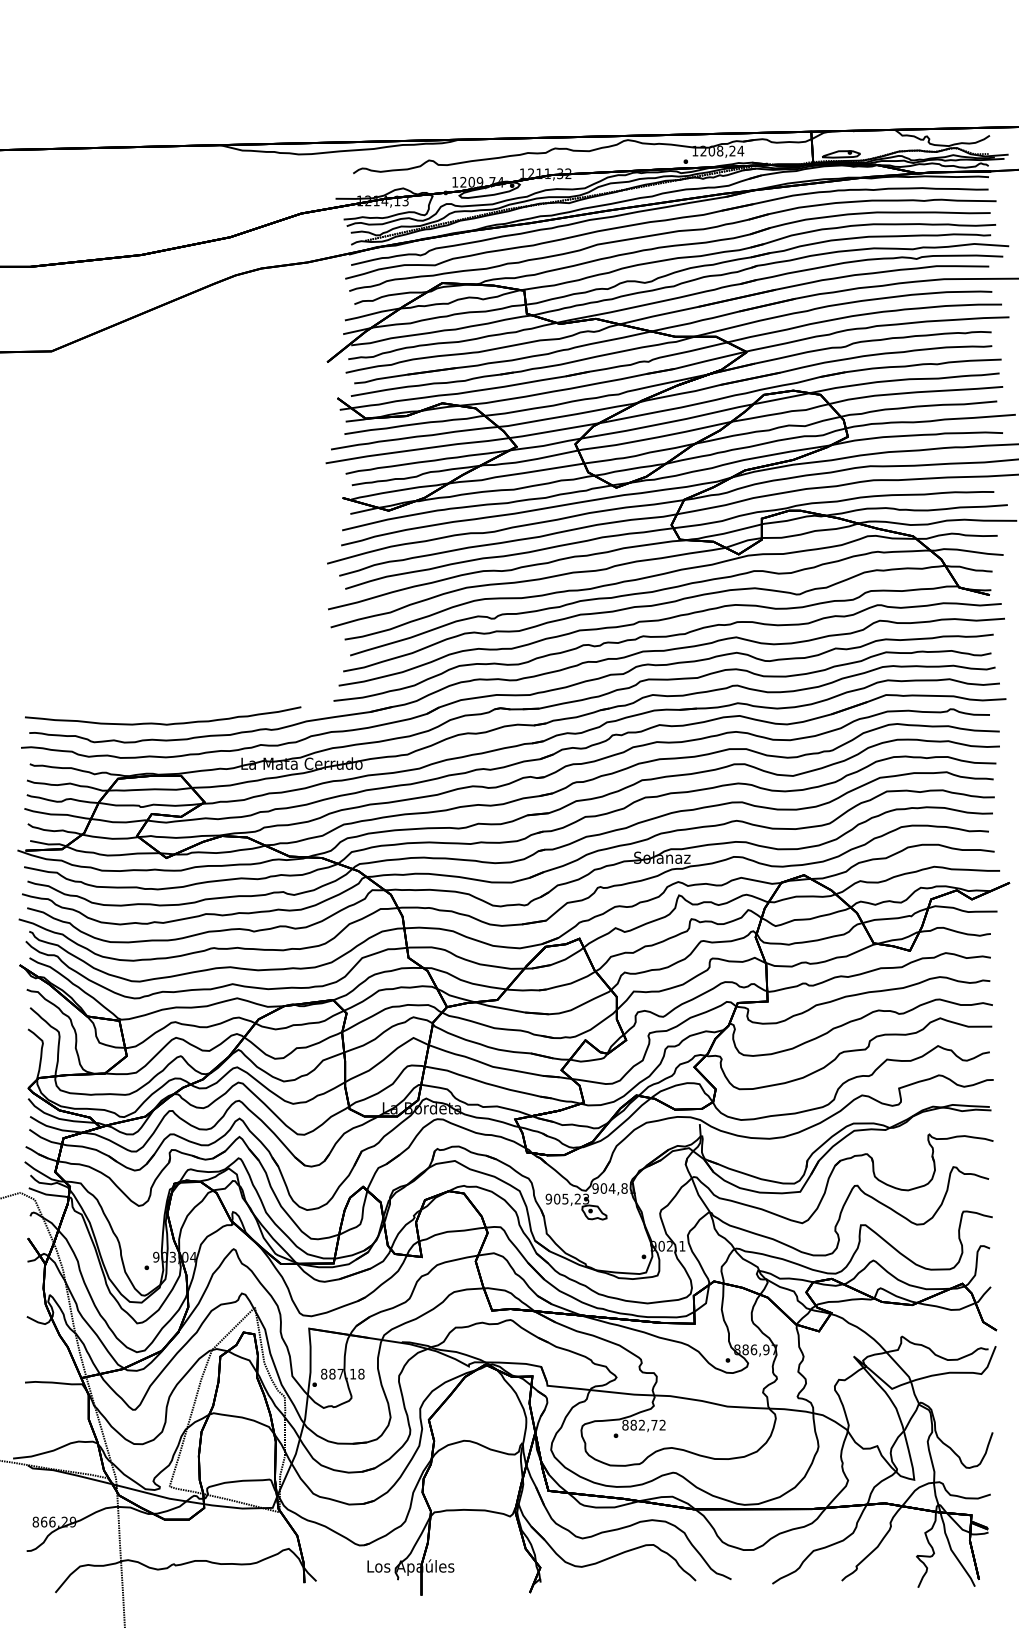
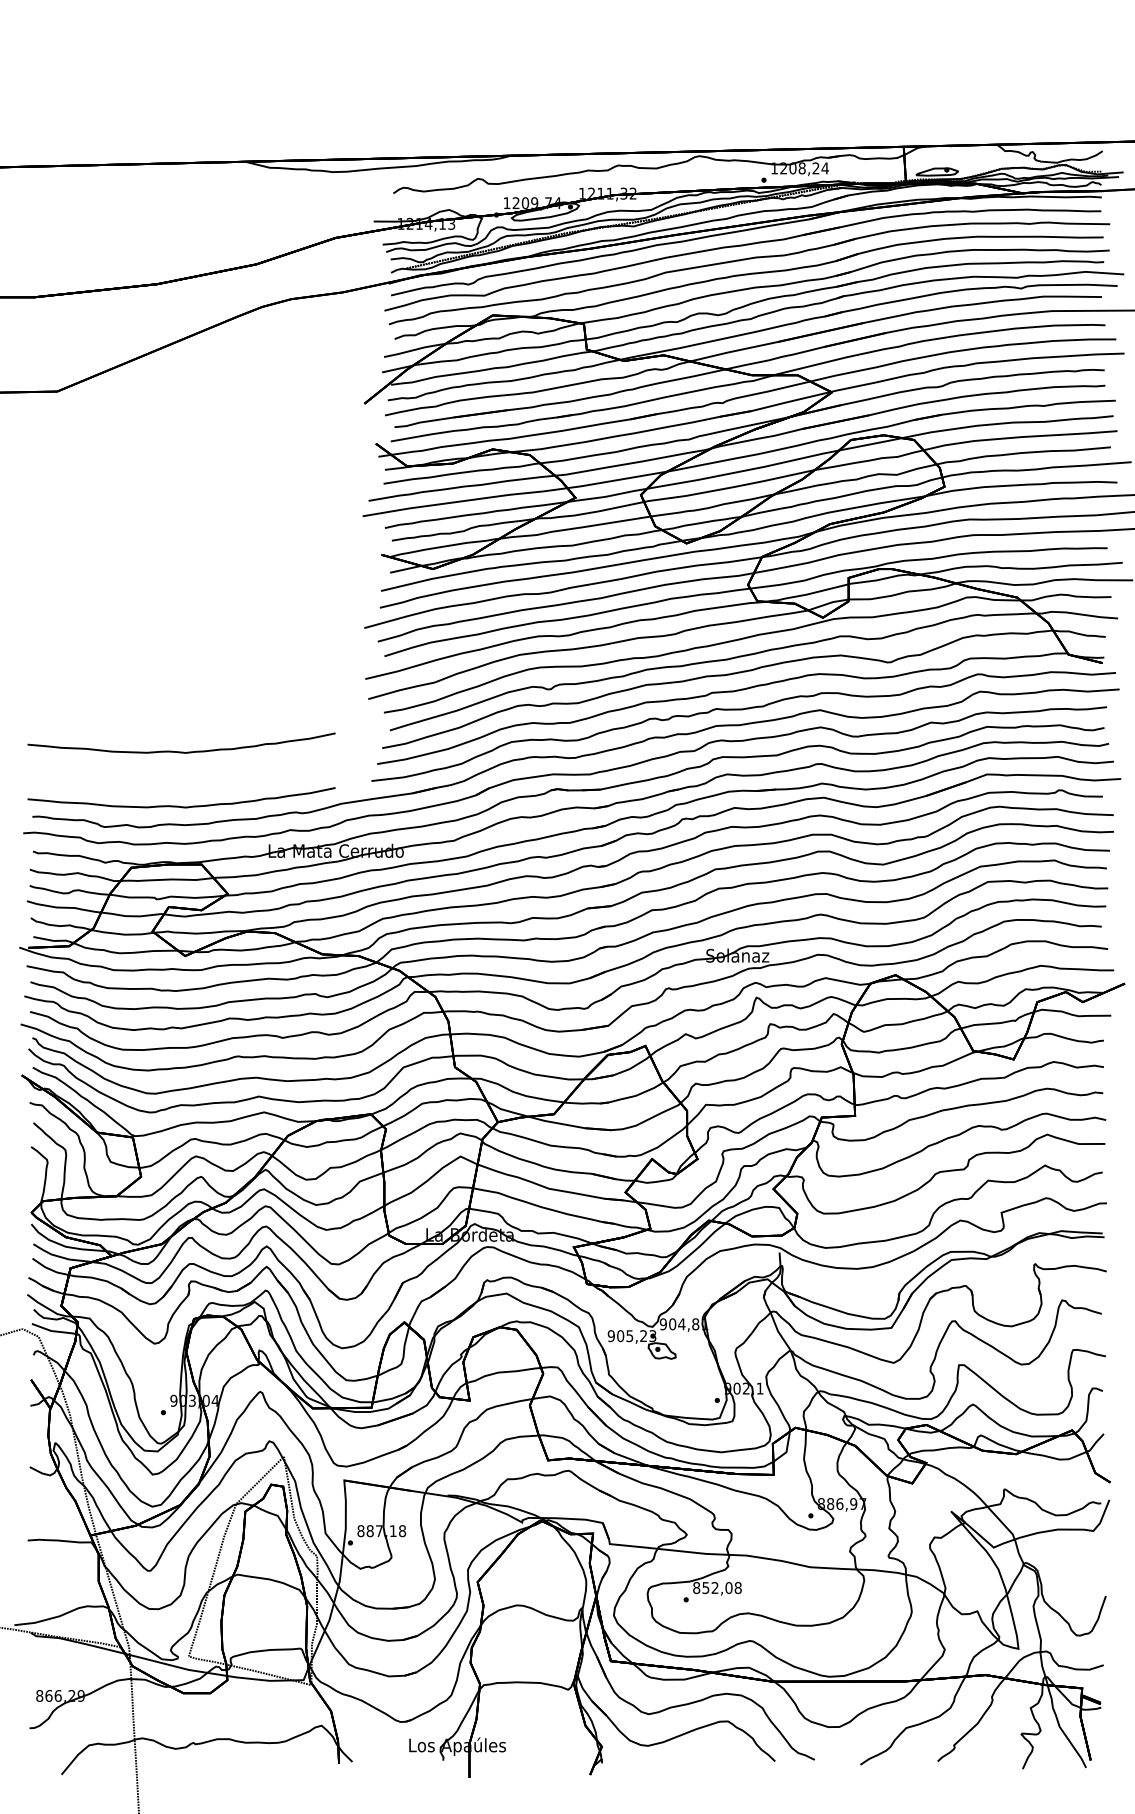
curve: (163, 674) -> (181, 751), added
text: (647, 1424) -> (721, 1587), 882,72 -> 852,08

